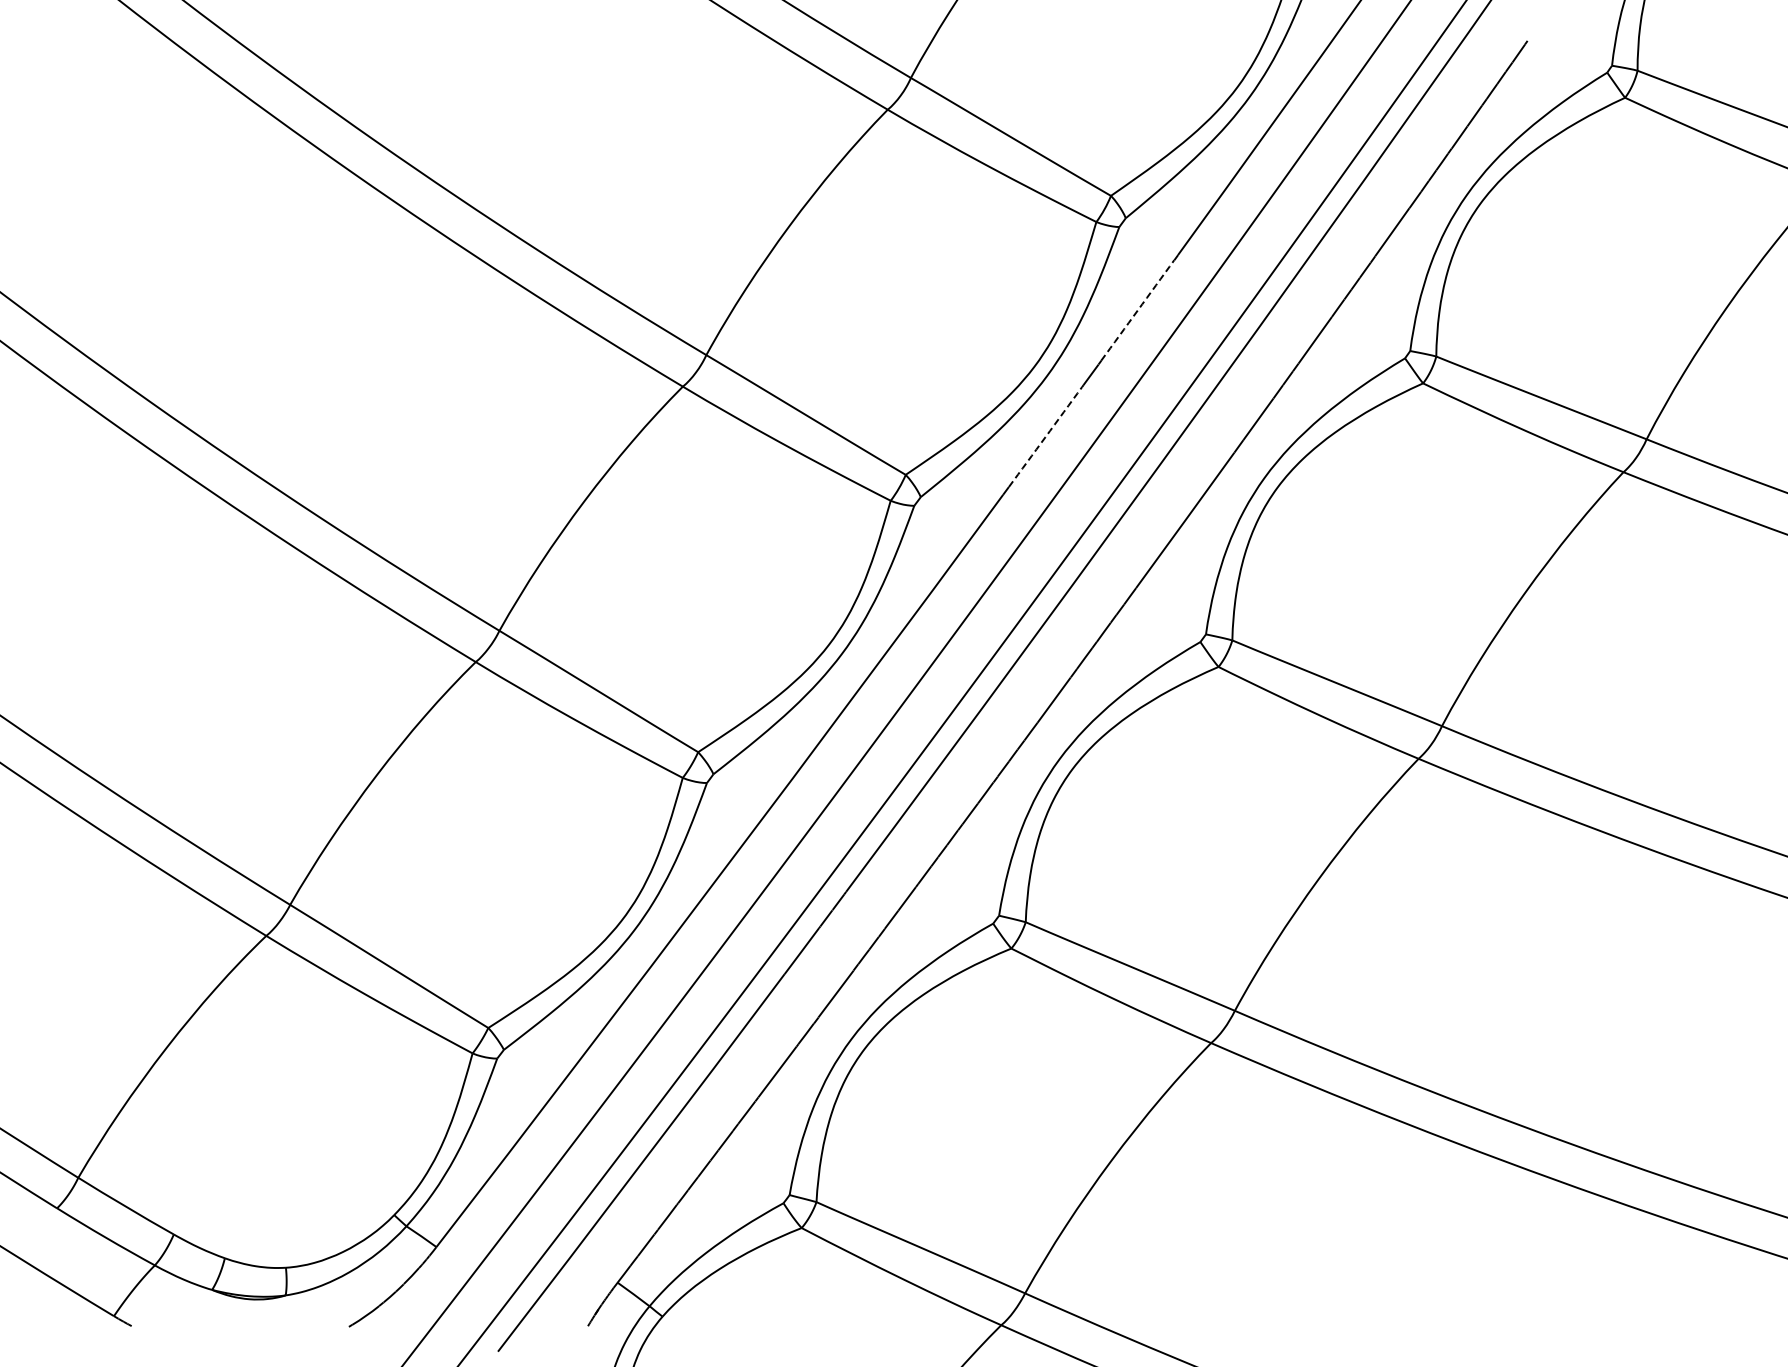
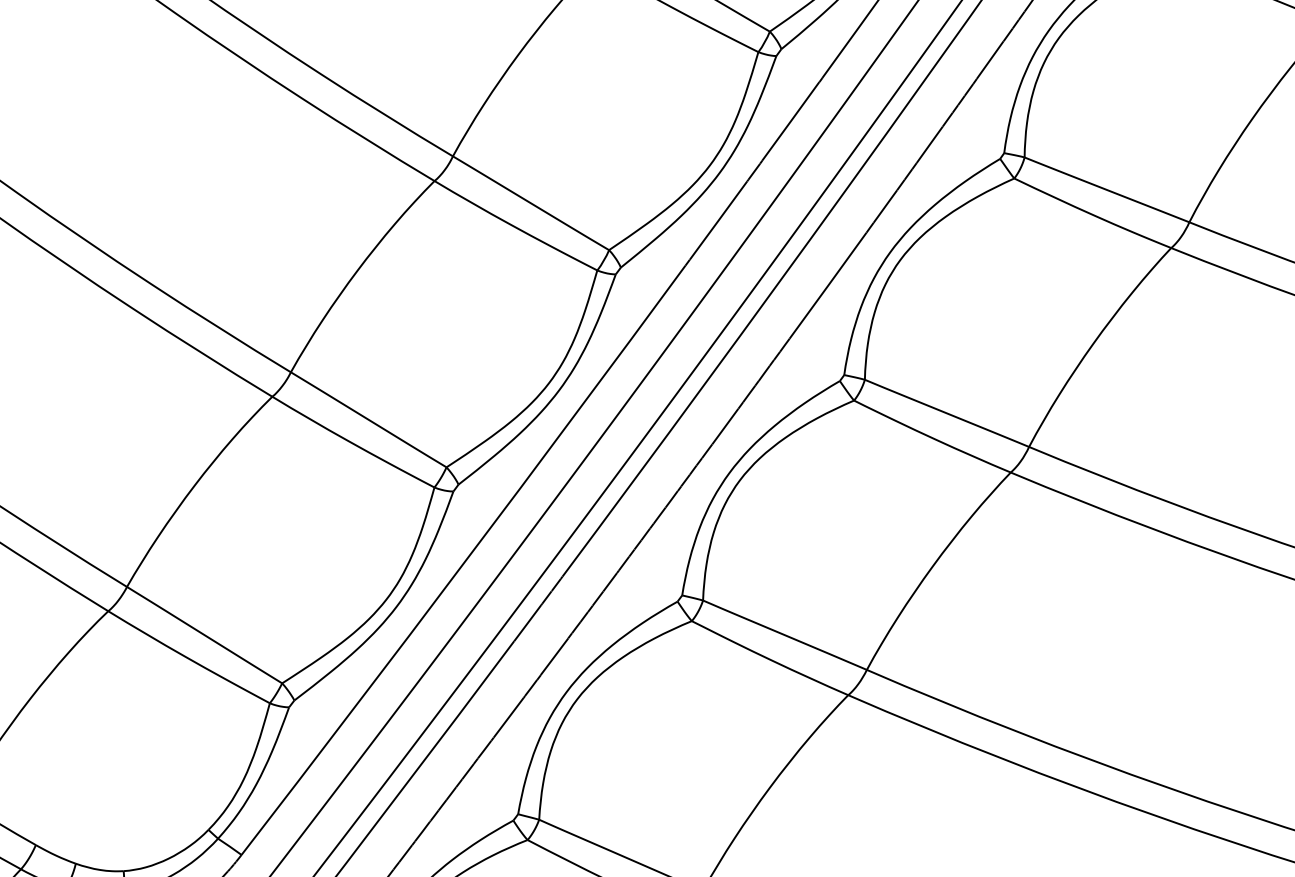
arc: (1137, 310) -> (790, 121), dashed -> solid
arc: (1045, 437) -> (718, 220), dashed -> solid

